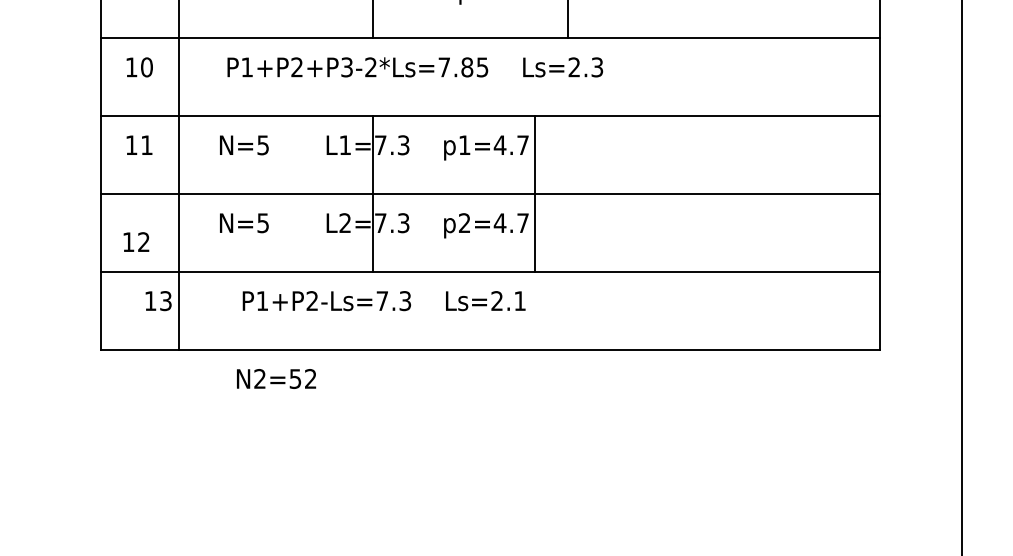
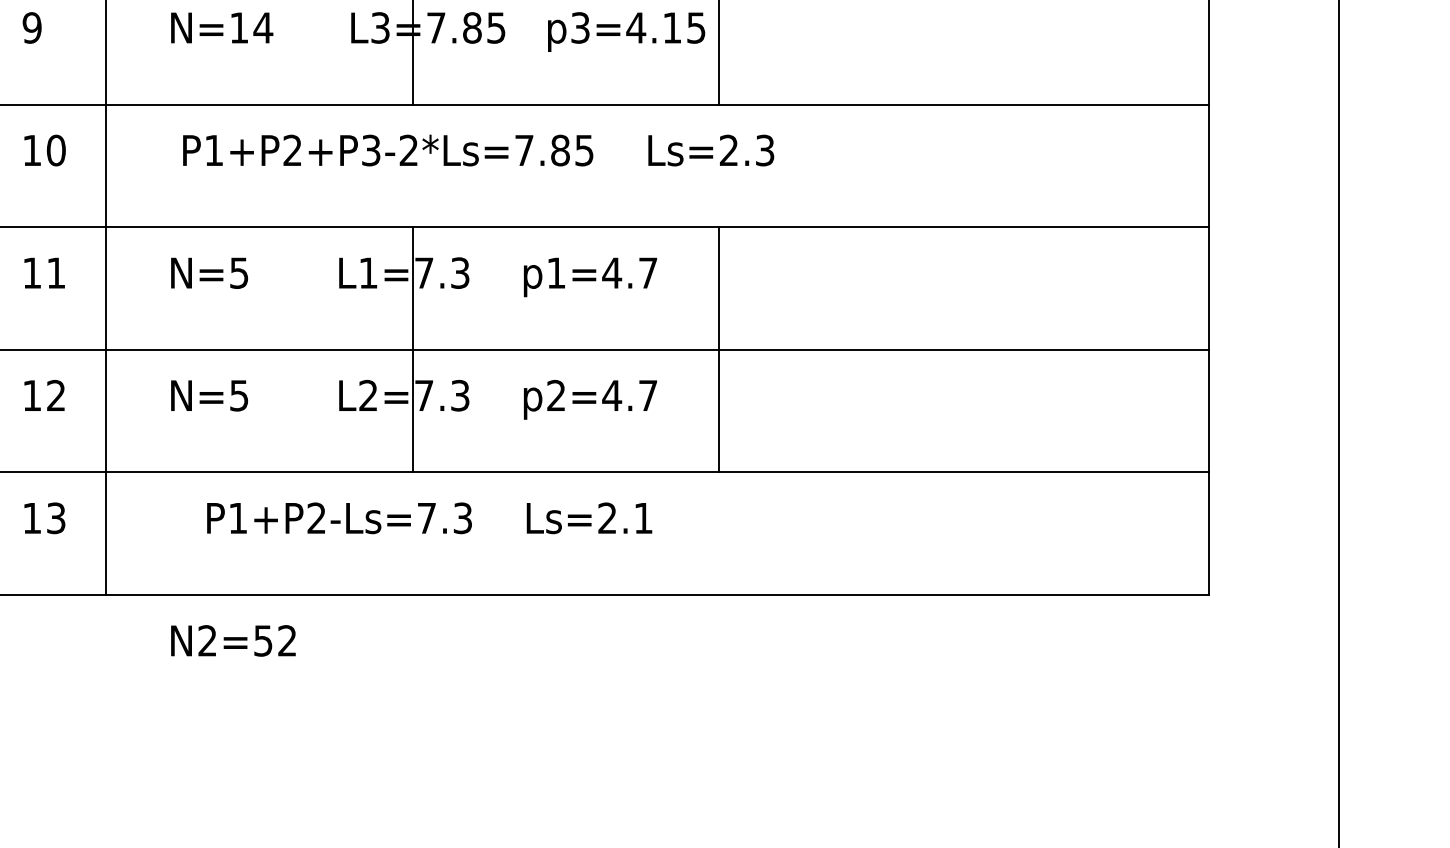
line: (535, 193) -> (719, 348), moved
text: (136, 241) -> (44, 394), moved
text: (158, 301) -> (44, 518), moved
text: (276, 378) -> (233, 640), moved

